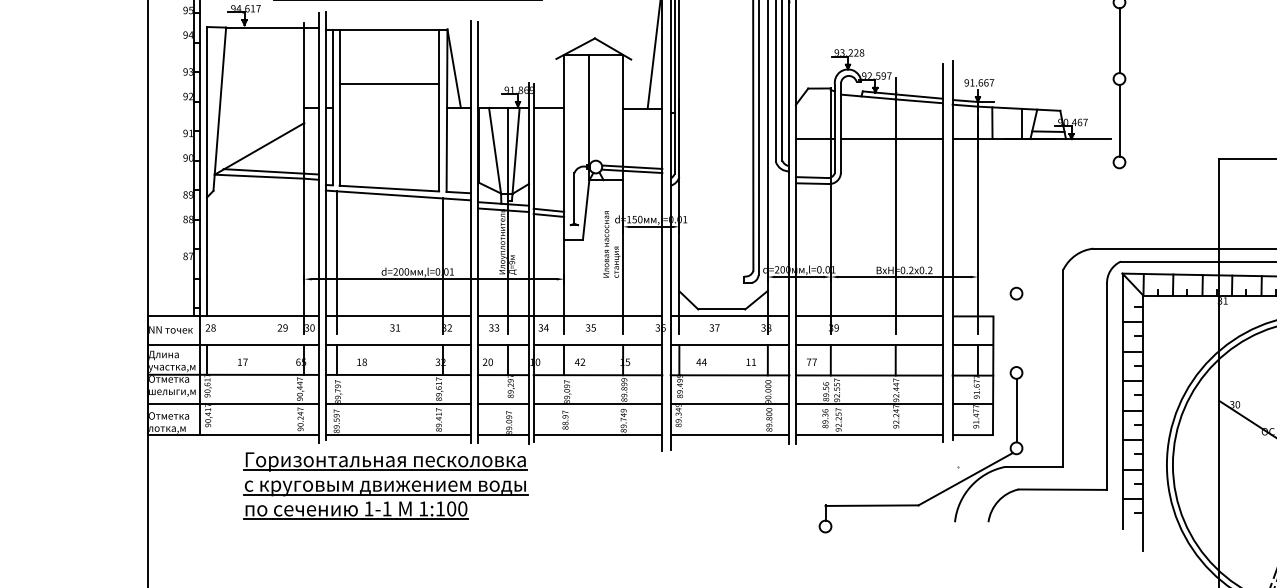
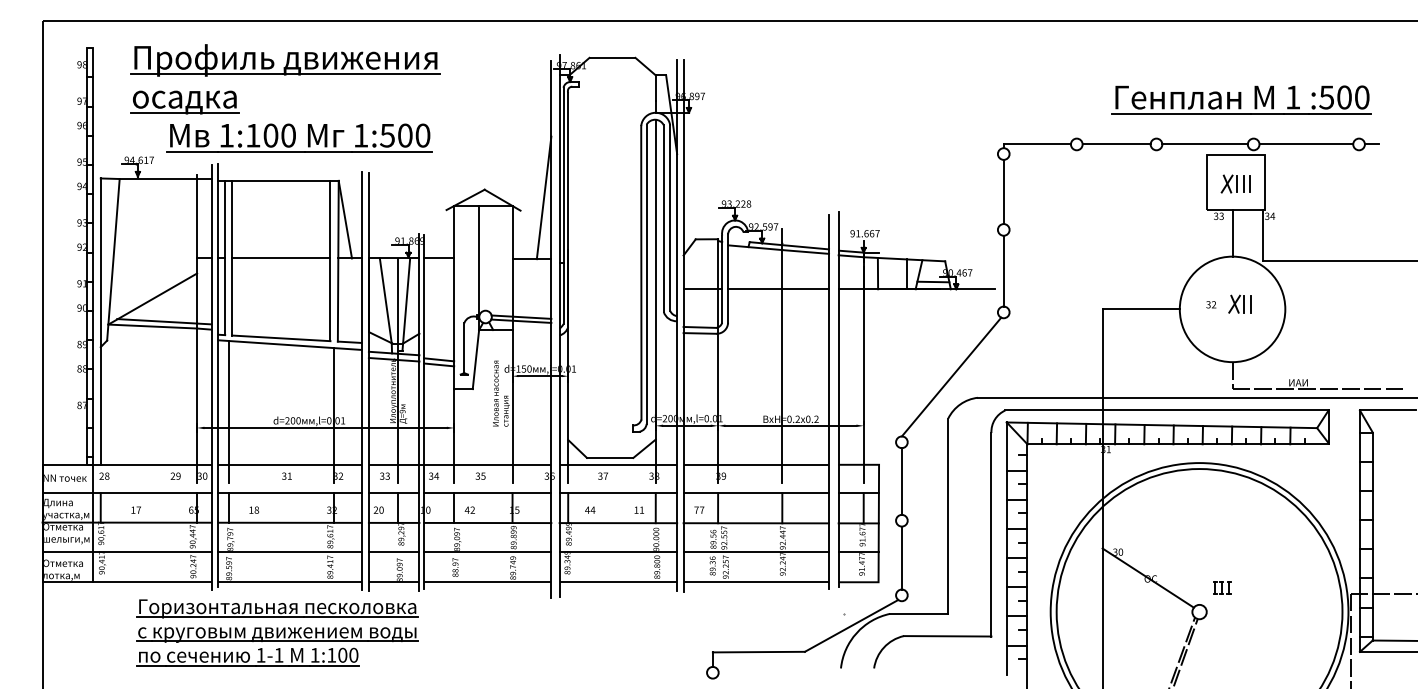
line: (389, 83) -> (281, 258), moved
line: (1066, 227) -> (951, 376), added
line: (1016, 333) -> (901, 481), added

